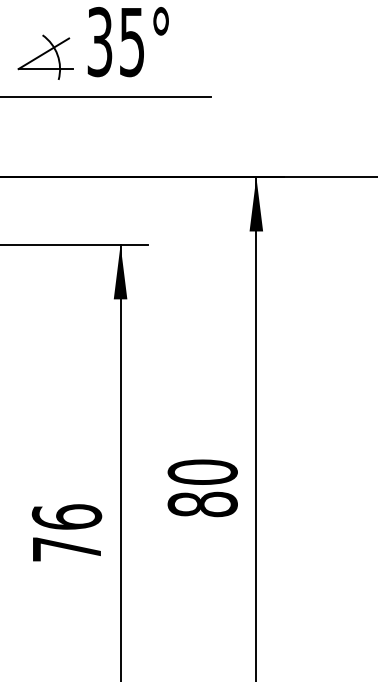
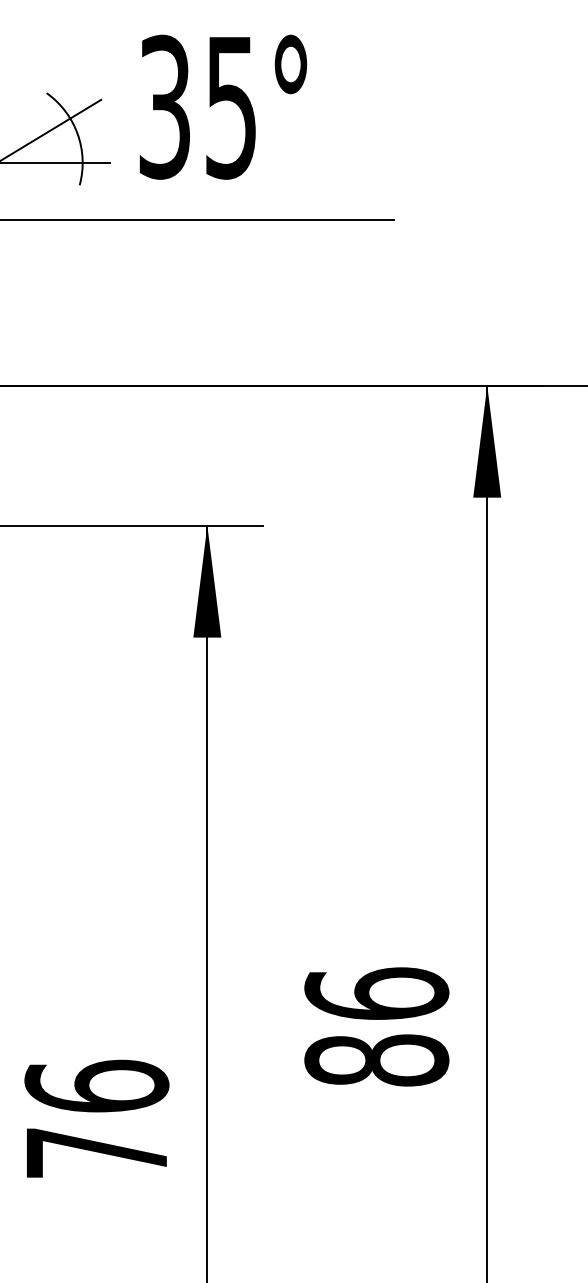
text: (202, 471) -> (376, 992), 80 -> 86

